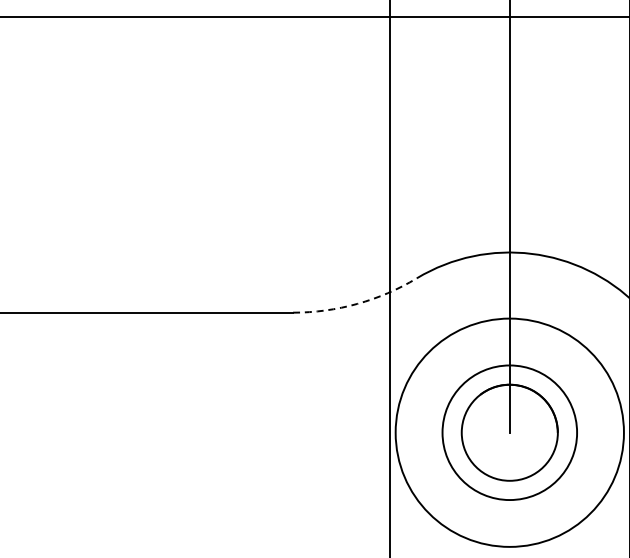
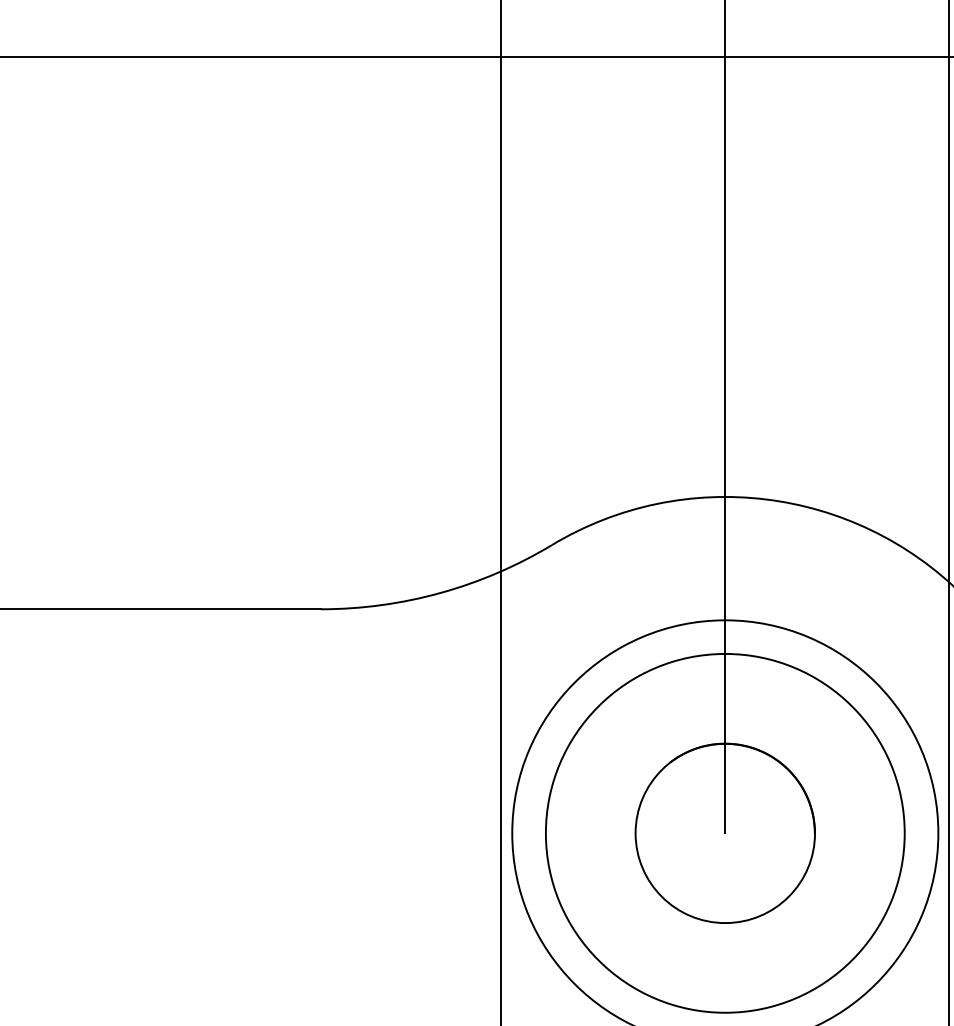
arc: (357, 303) -> (441, 592), dashed -> solid
circle: (509, 432) -> (724, 832), size x1.43

